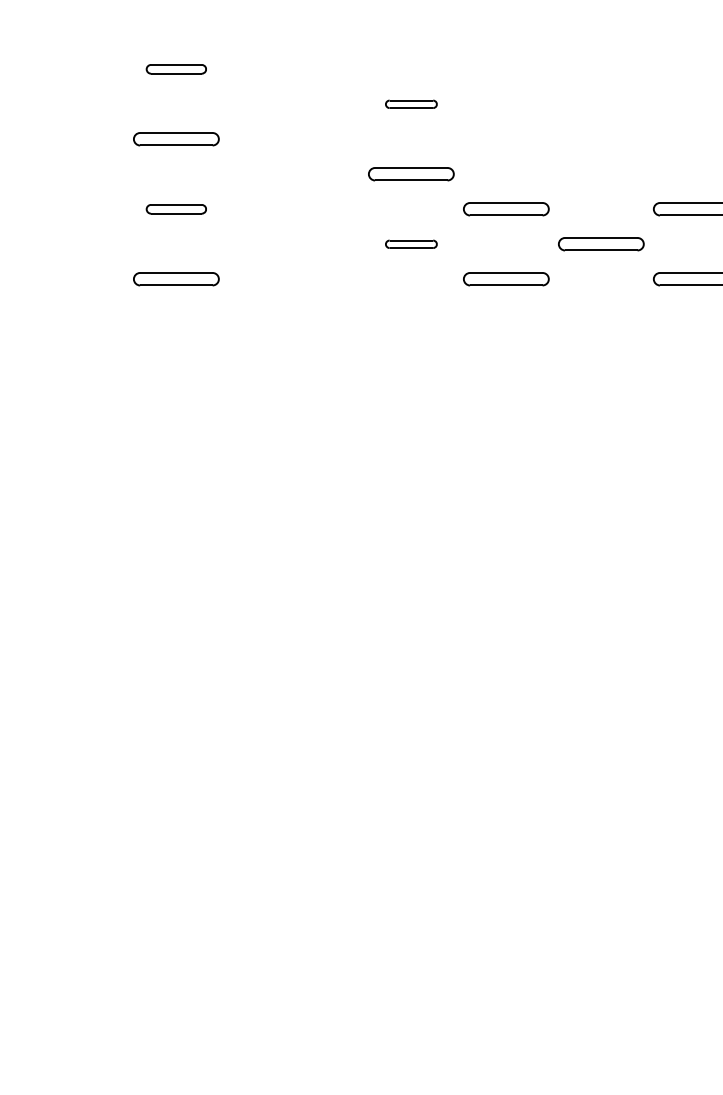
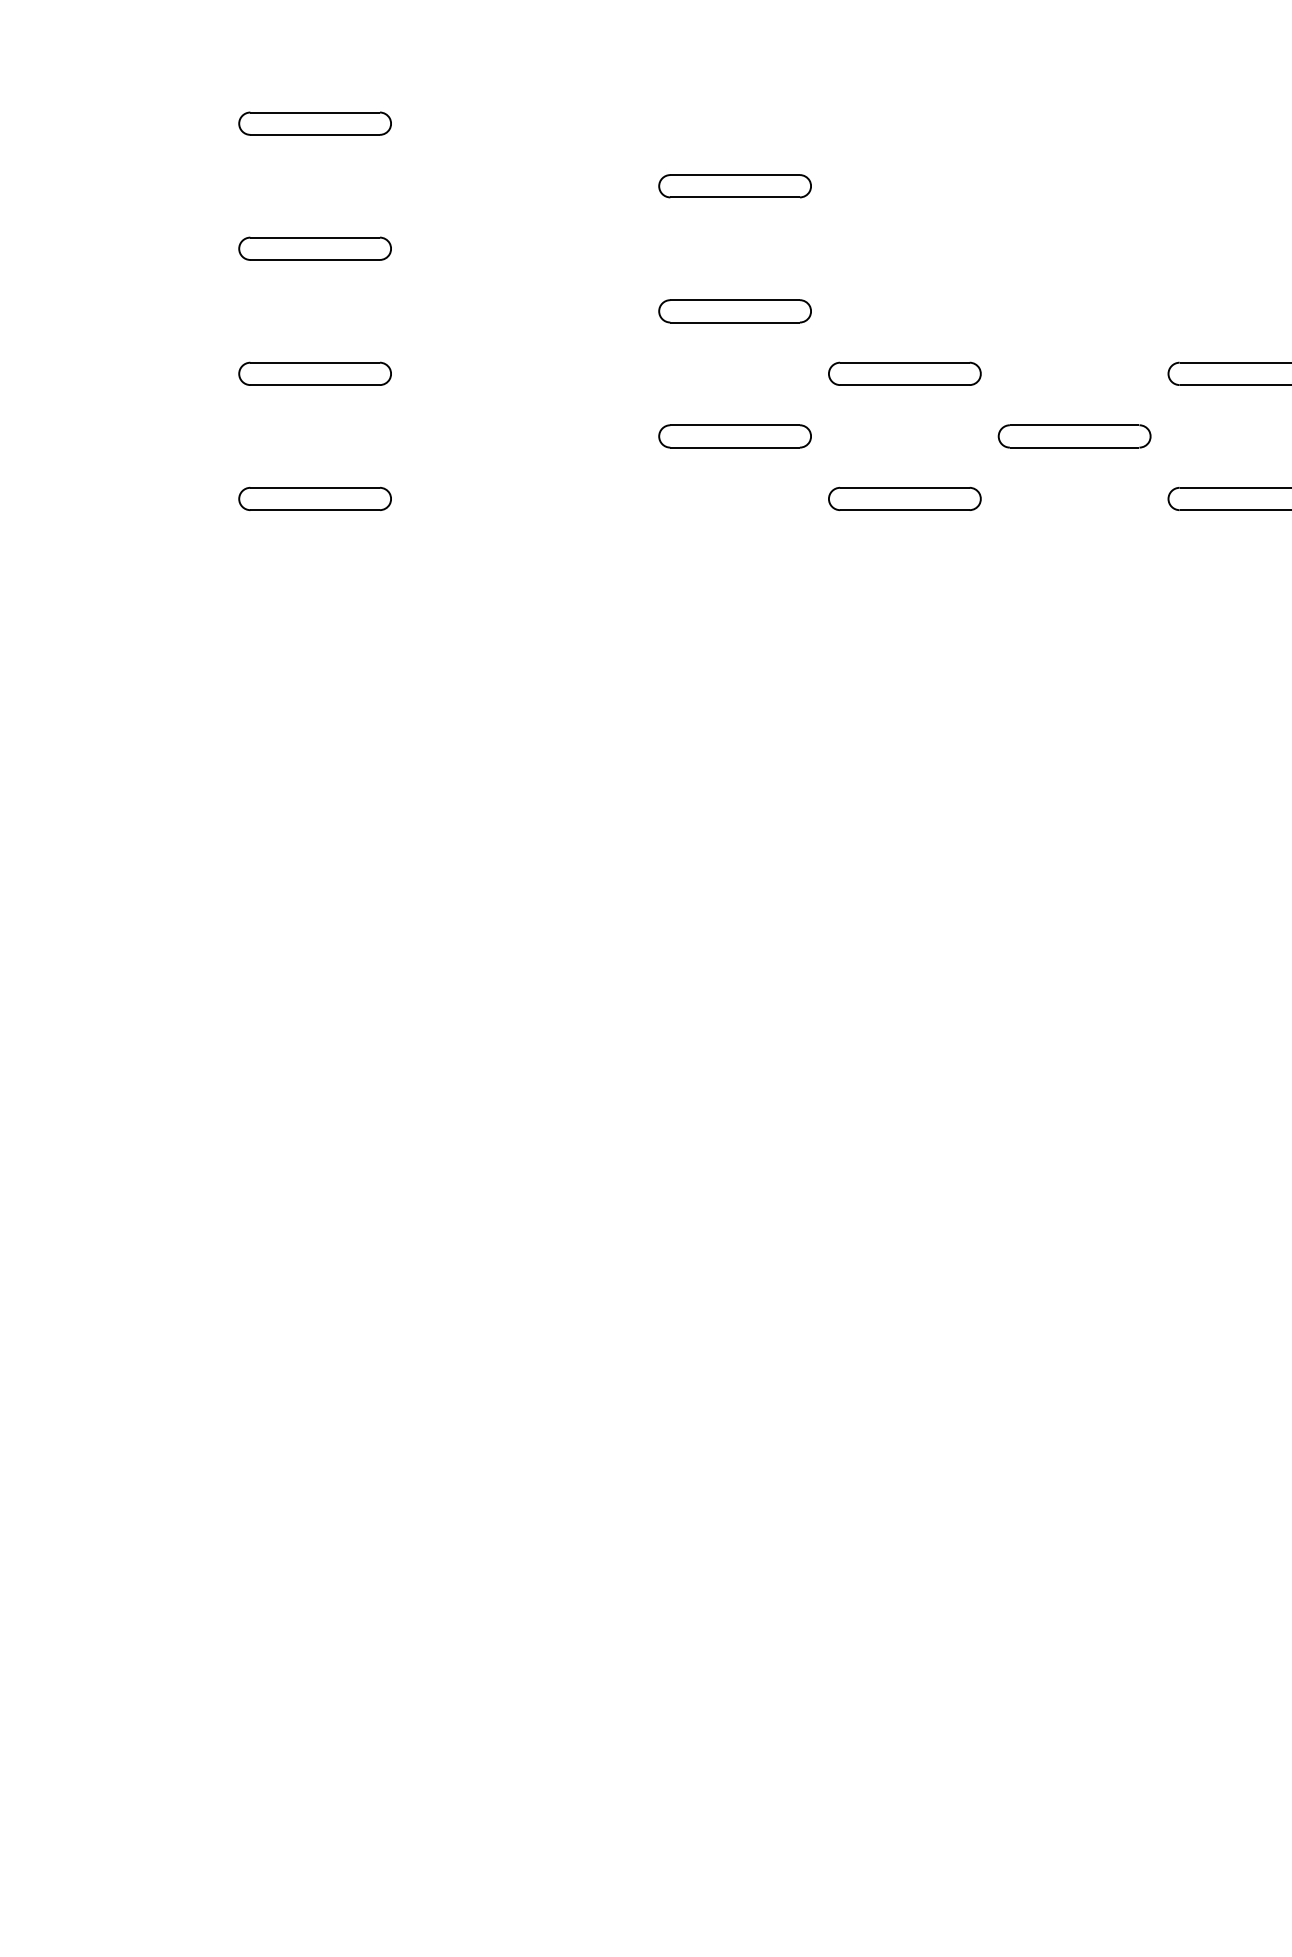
part: (176, 69) -> (315, 124), size x1.43
part: (411, 104) -> (735, 186), size x1.67
part: (176, 209) -> (315, 374), size x1.43
part: (411, 244) -> (735, 436), size x1.67

